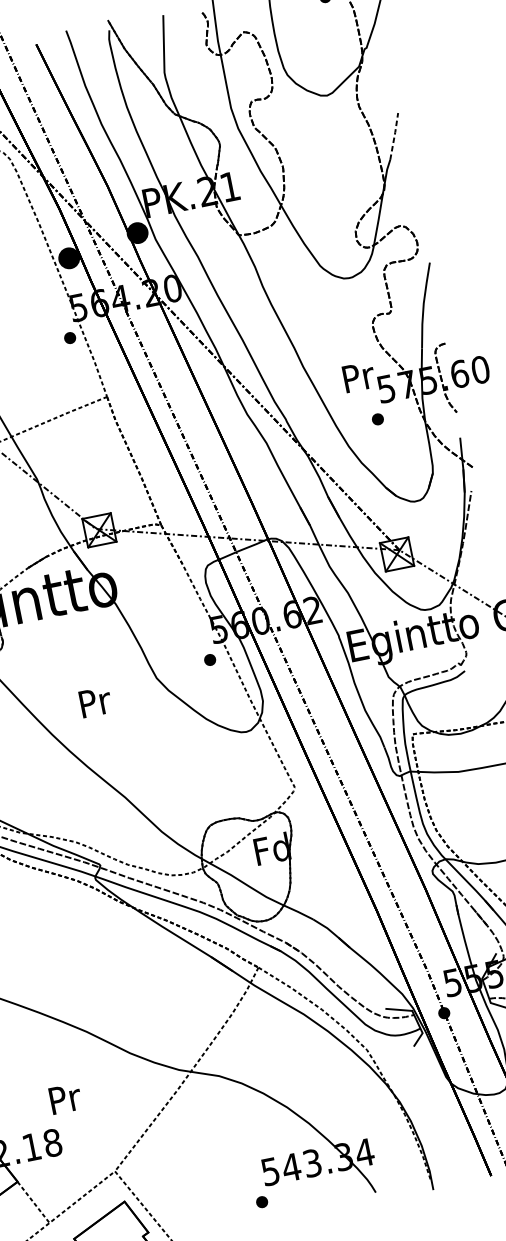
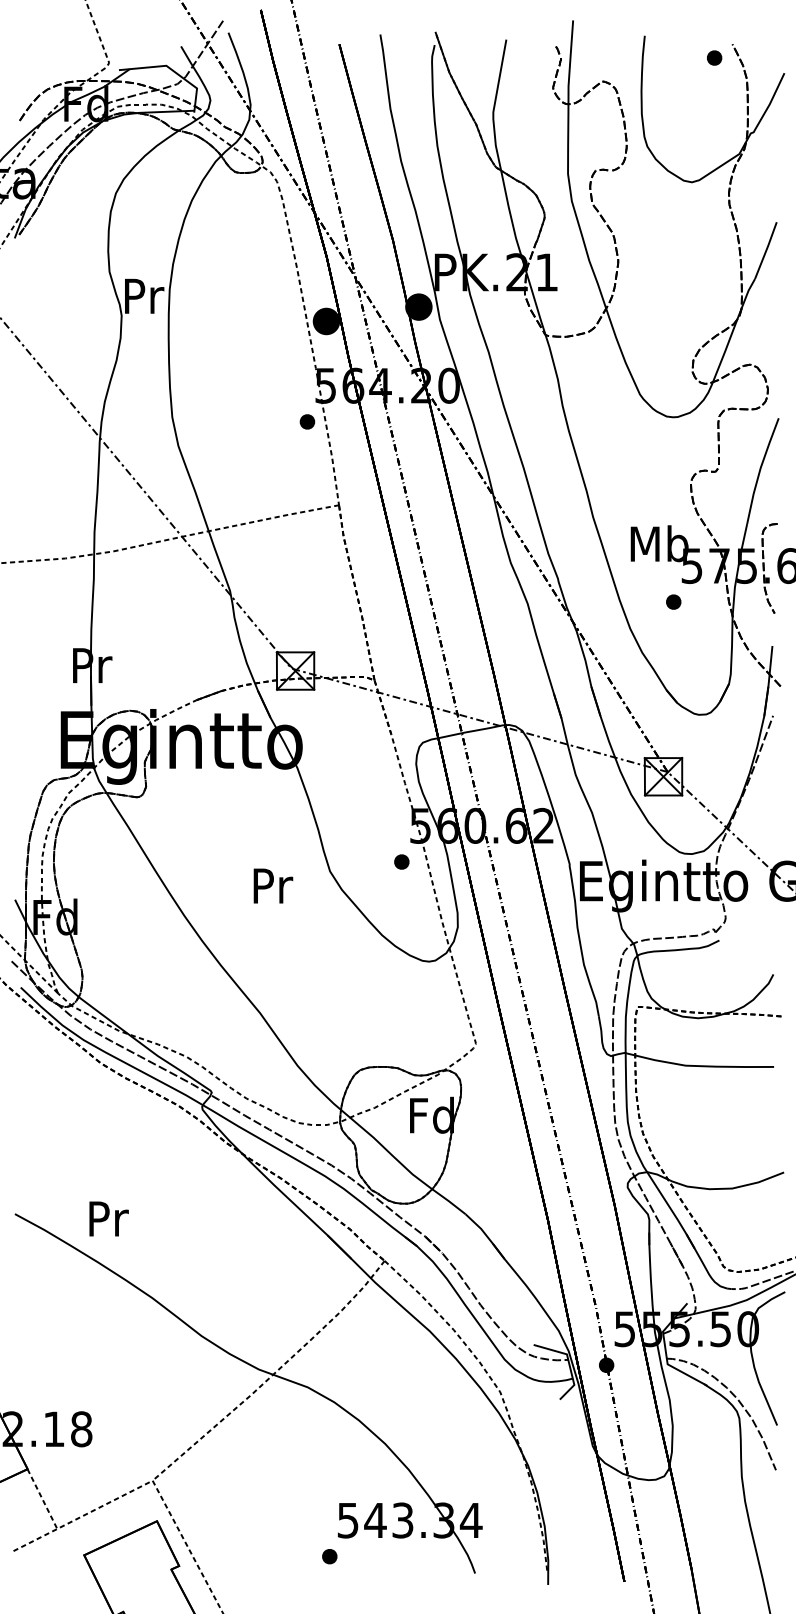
line: (394, 135) -> (766, 249), dashed -> solid
text: (358, 376) -> (659, 543), Pr -> Mb
text: (95, 701) -> (273, 885), moved
text: (65, 1098) -> (108, 1218), moved

